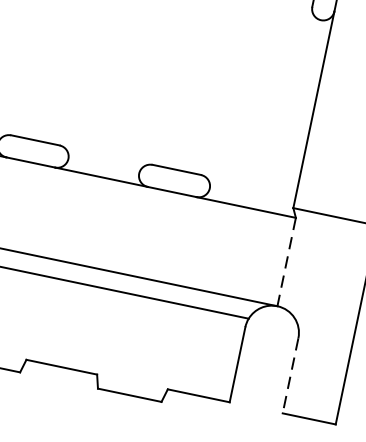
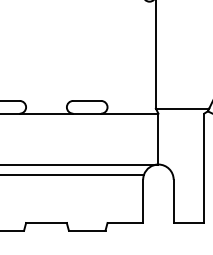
line: (286, 262) -> (158, 139), dashed -> solid
line: (290, 375) -> (173, 201), dashed -> solid

